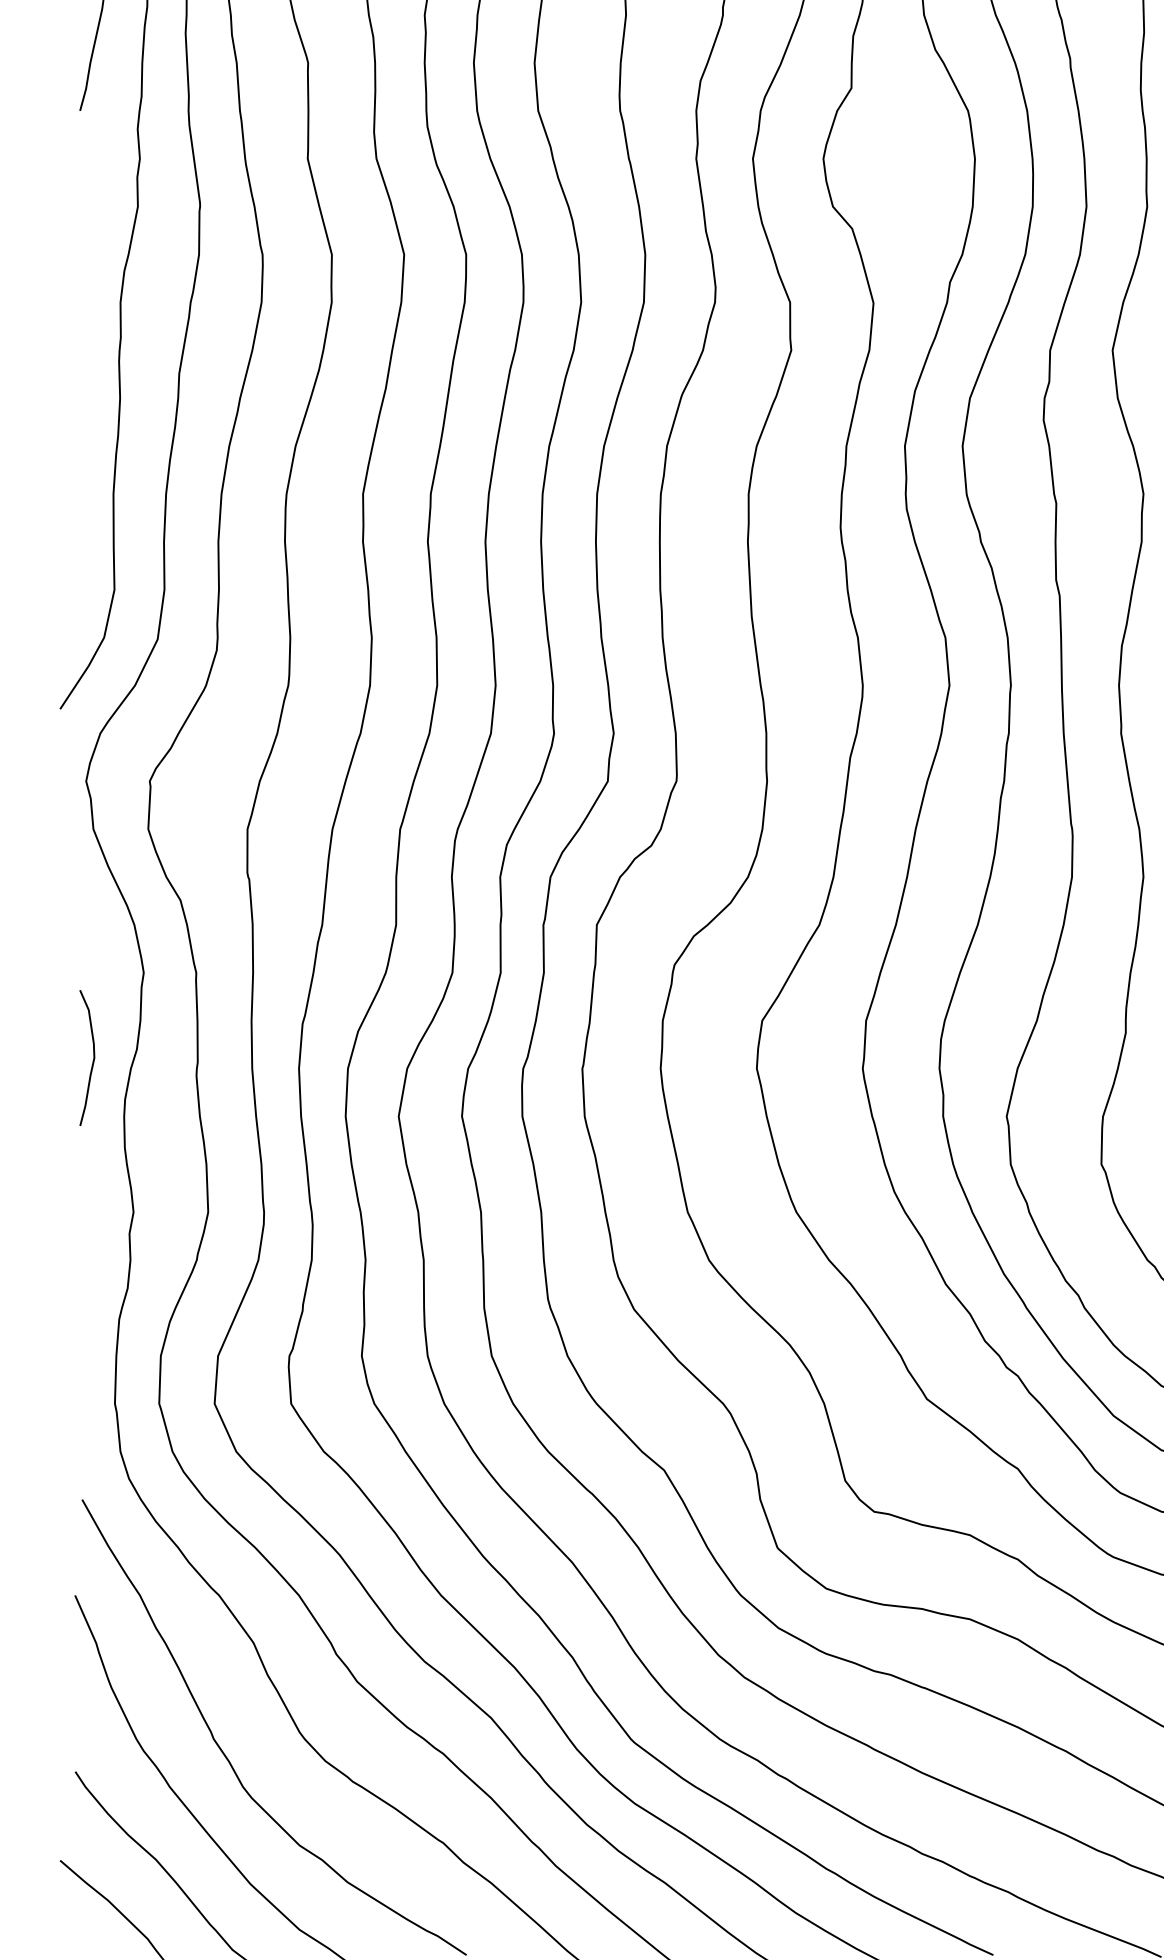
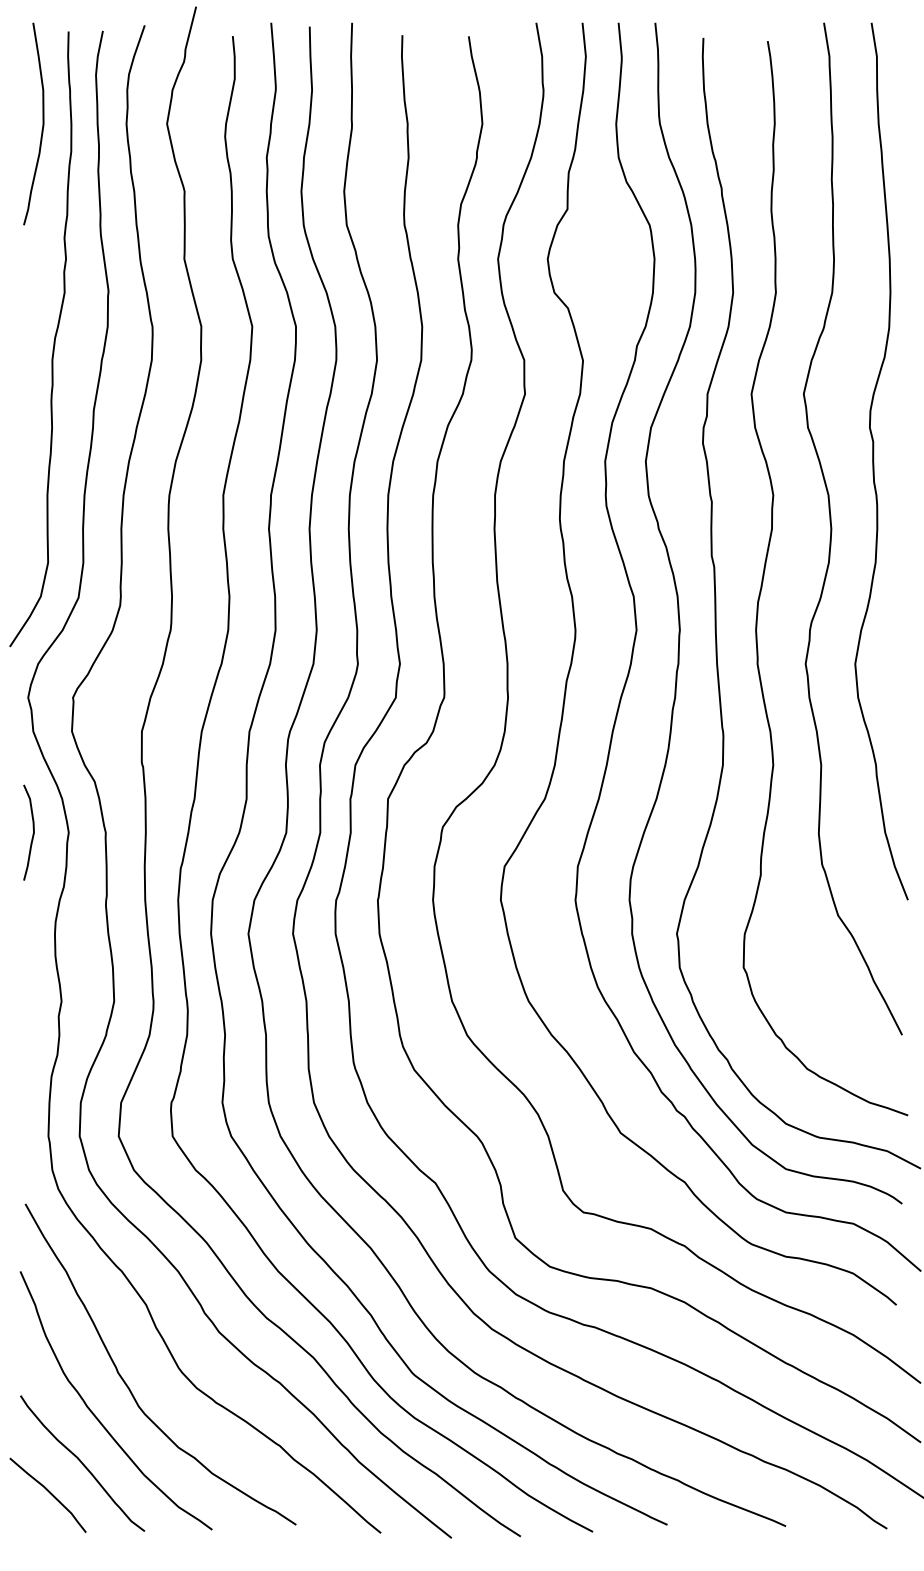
curve: (92, 1059) -> (32, 833), moved

